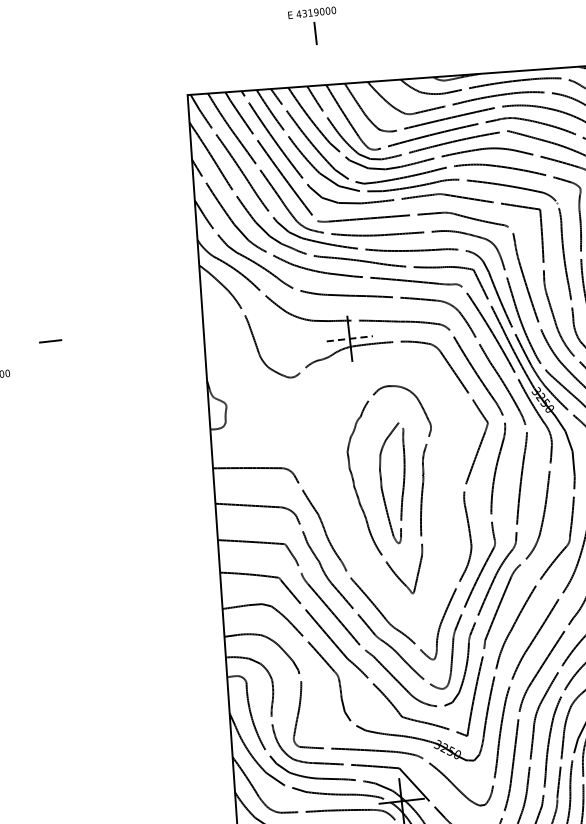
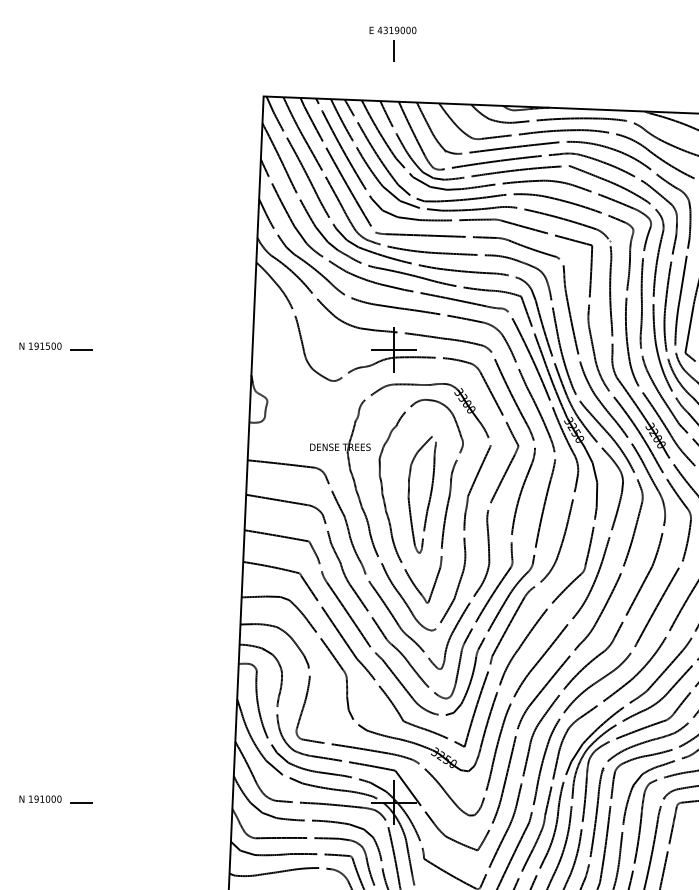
line: (350, 338) -> (394, 349), dashed -> solid
line: (50, 340) -> (81, 349), moved
part: (341, 513) -> (367, 517), added

